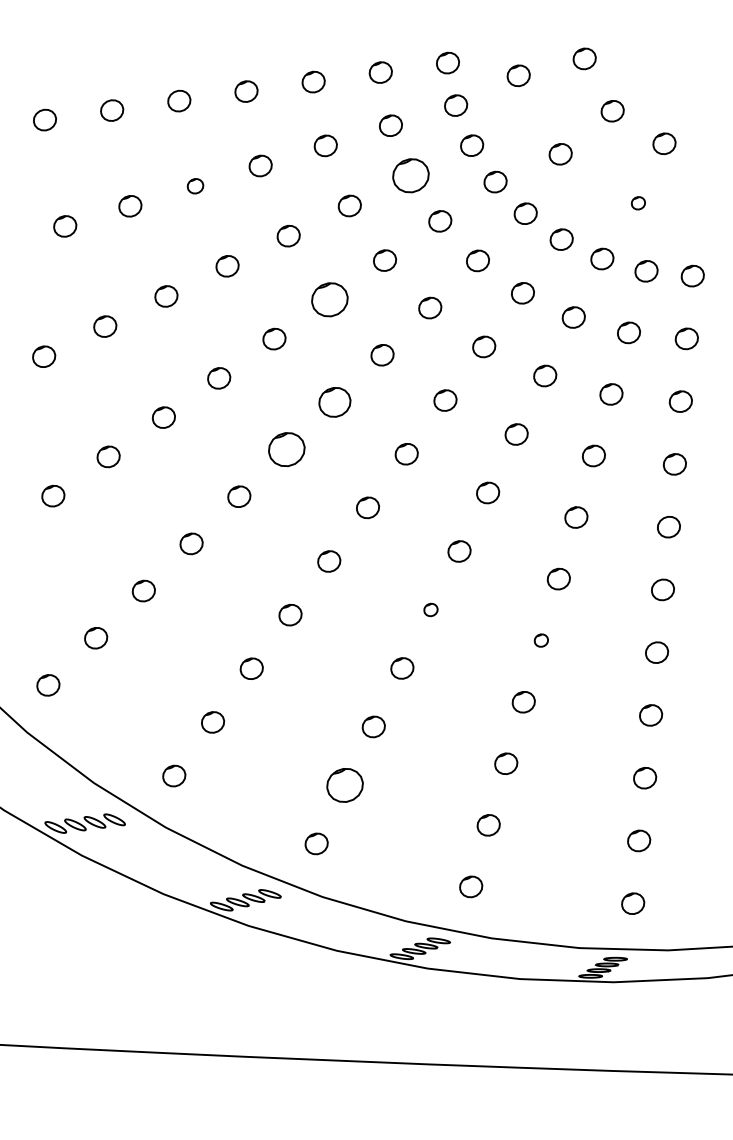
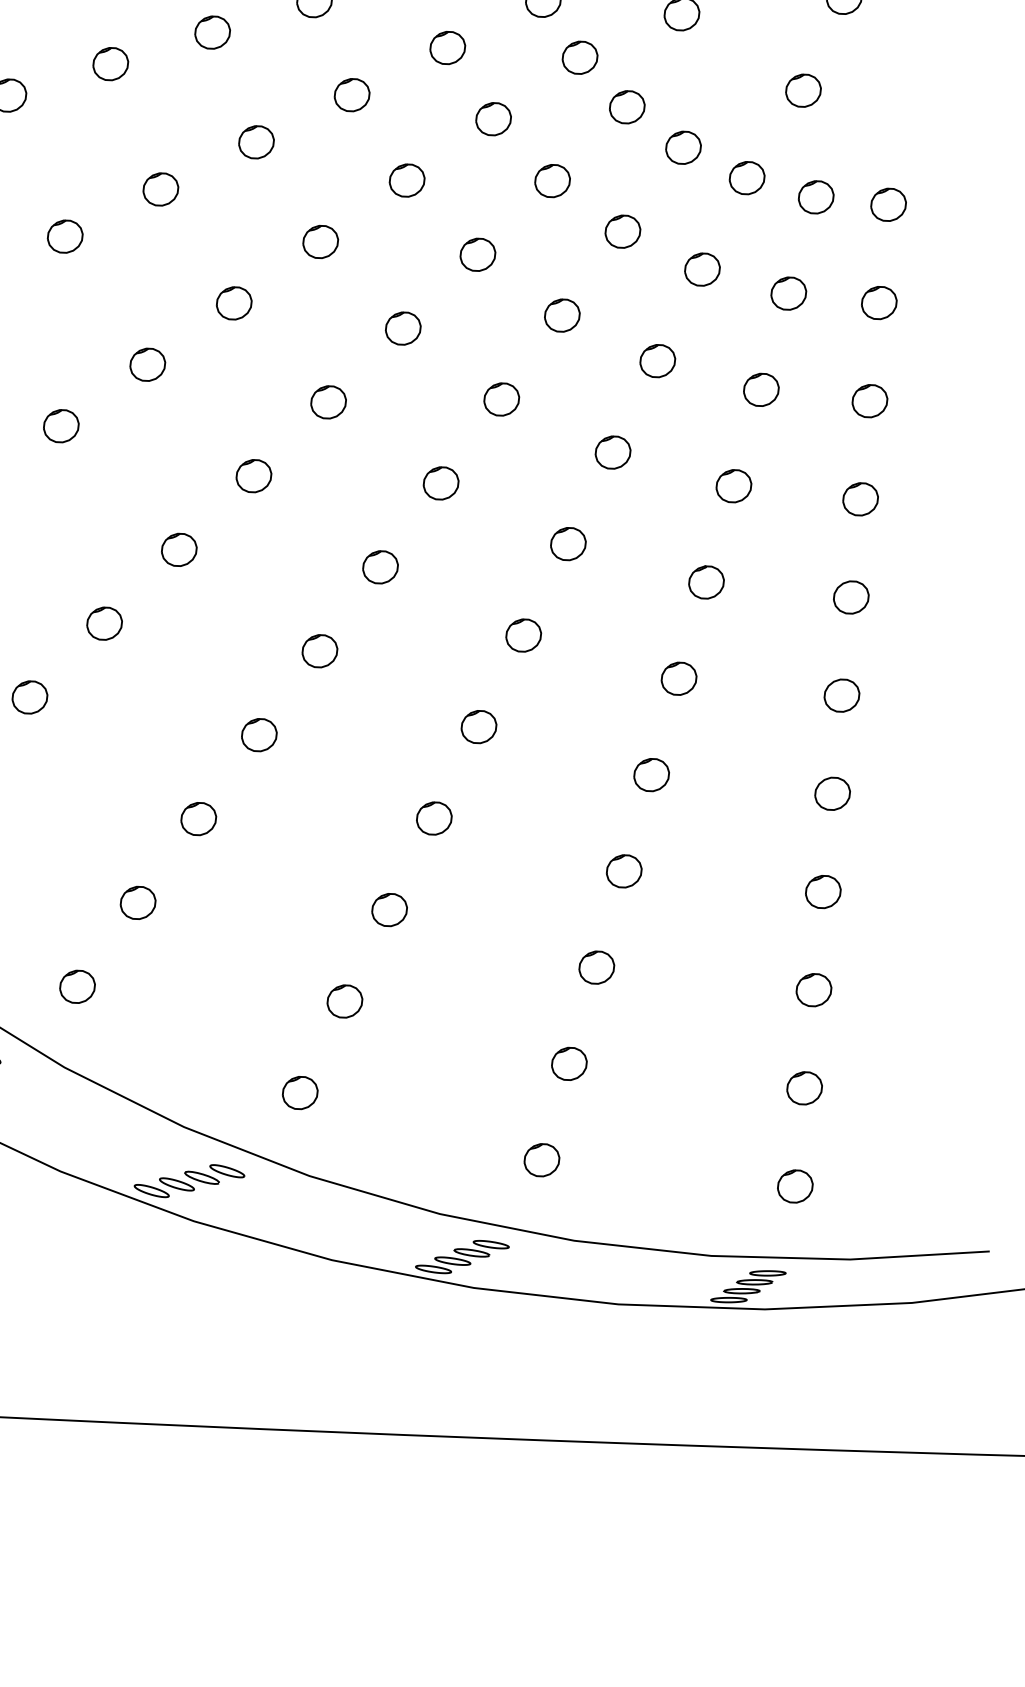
part: (410, 175) -> (447, 47), size x0.62
part: (195, 186) -> (110, 64), size x1.43
part: (638, 203) -> (803, 91), size x1.67
part: (329, 299) -> (320, 241), size x0.62
part: (334, 402) -> (328, 402), size x0.71
part: (287, 449) -> (254, 476), size x0.62
part: (430, 609) -> (478, 726), size x1.67
part: (541, 640) -> (651, 774), size x1.67
part: (345, 785) -> (345, 1001), size x0.62

